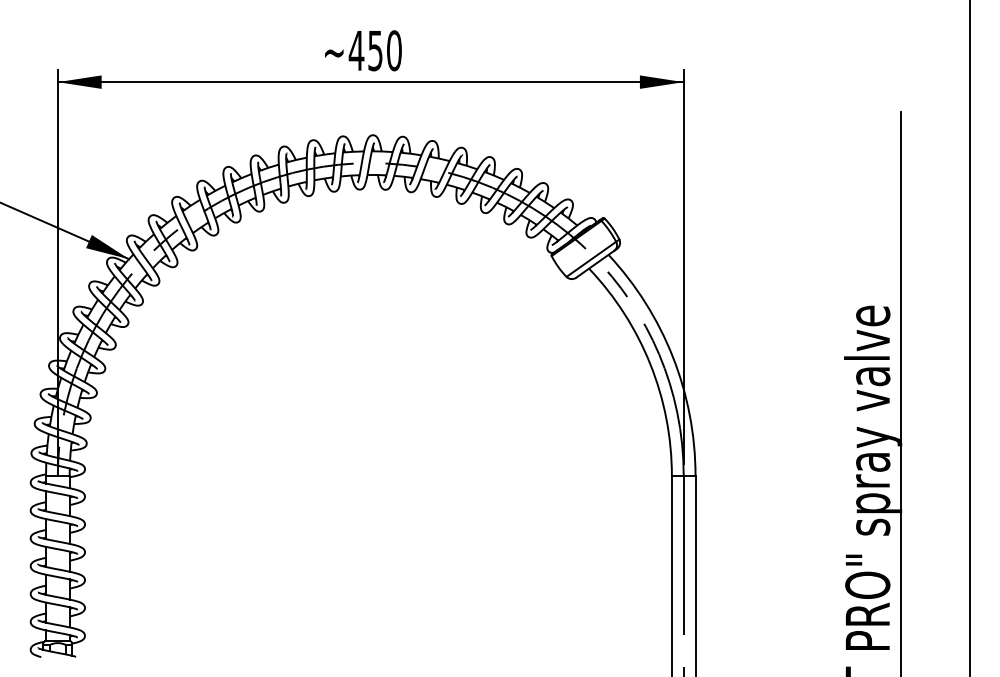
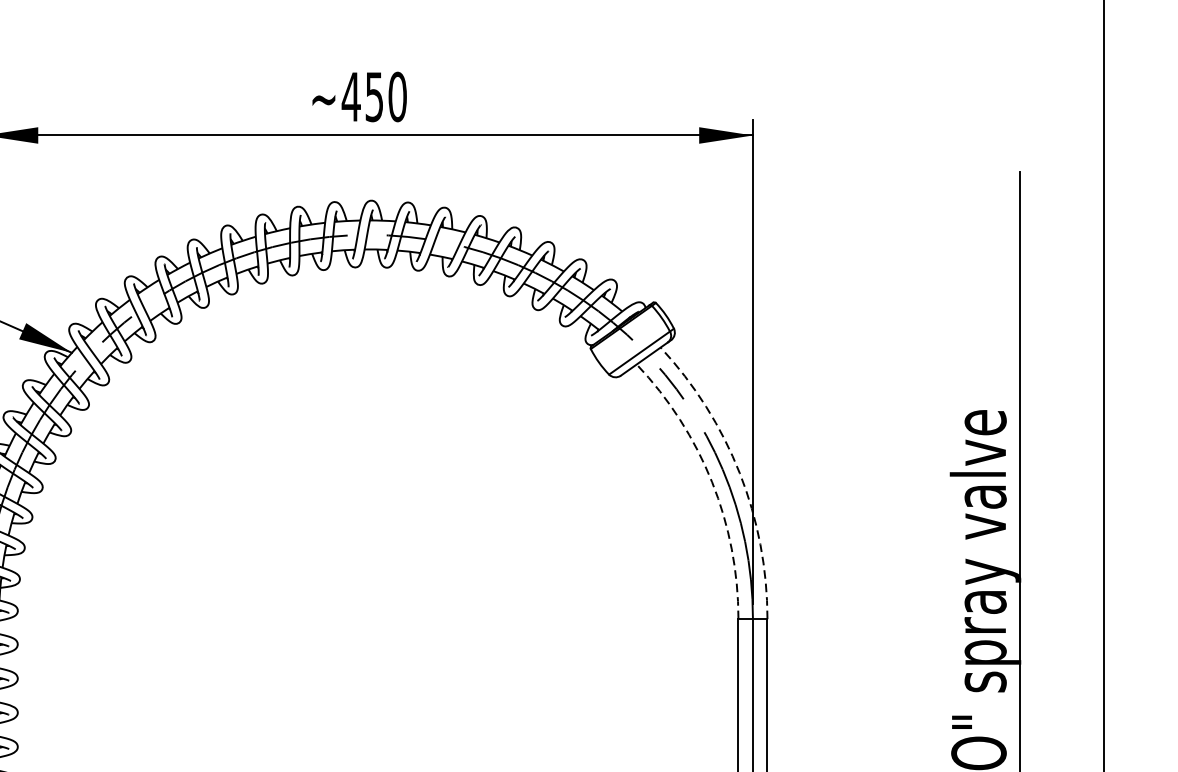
arc: (673, 357) -> (740, 473), solid -> dashed
arc: (650, 364) -> (712, 482), solid -> dashed

